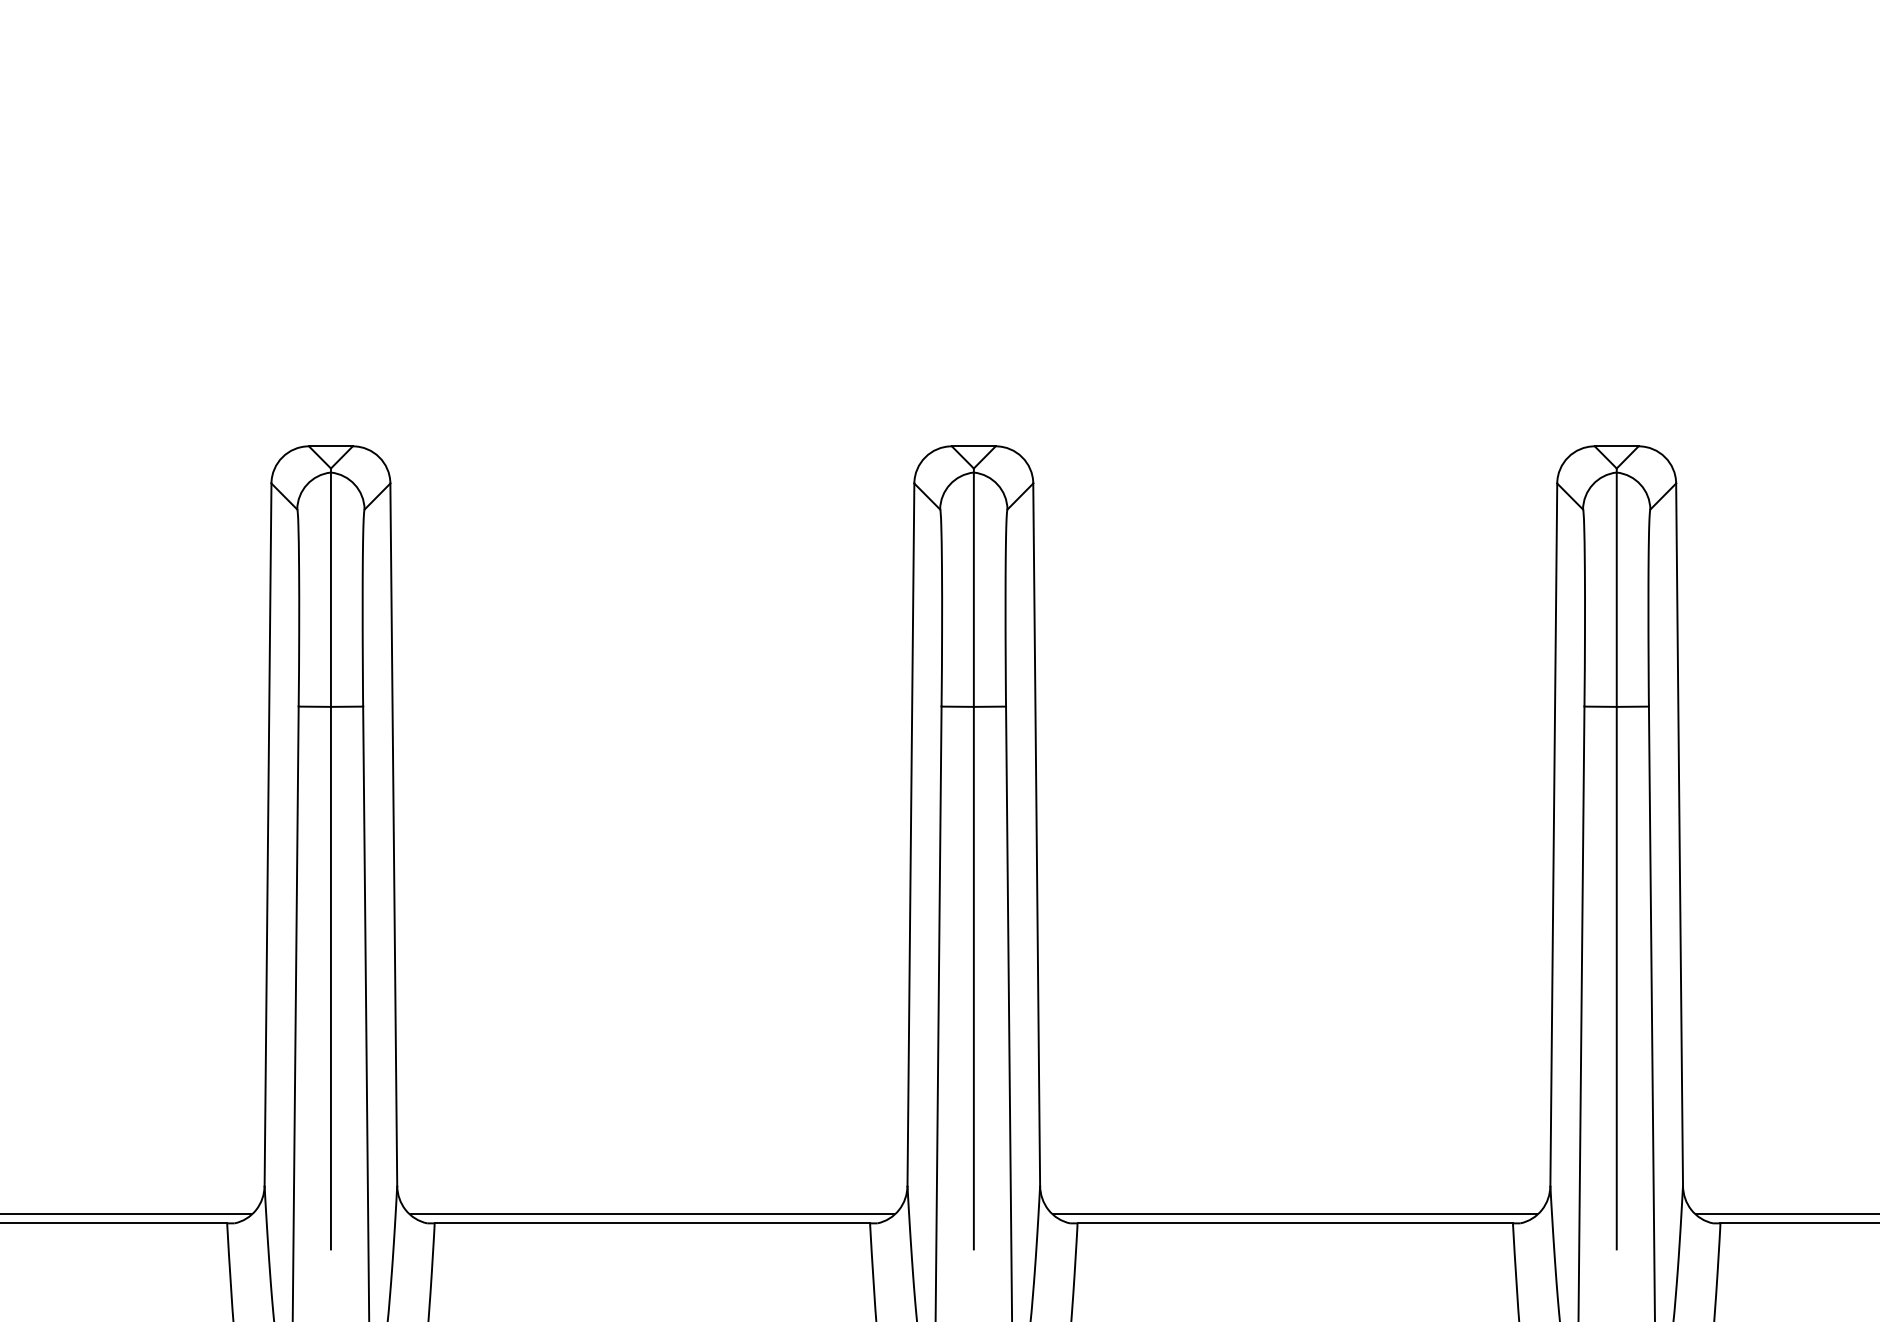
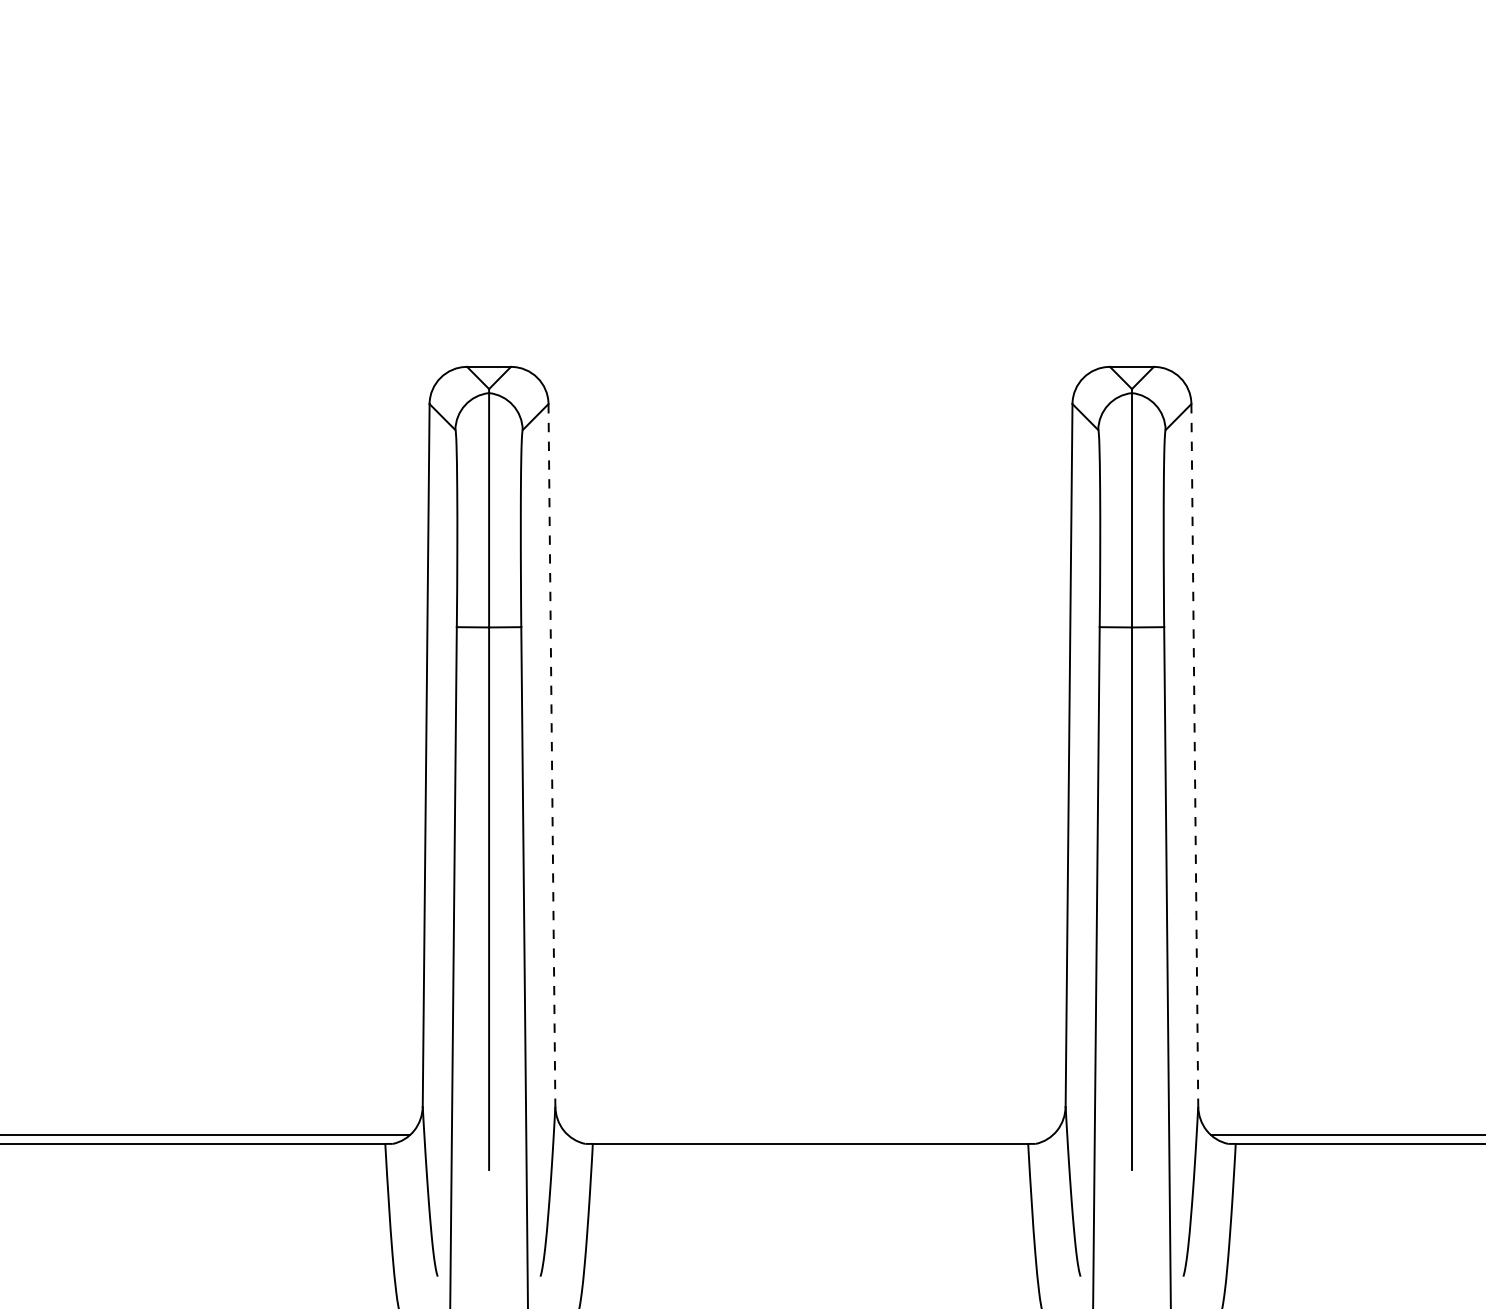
line: (1036, 835) -> (551, 756), solid -> dashed
line: (1679, 835) -> (1194, 756), solid -> dashed
line: (1295, 1214) -> (810, 1135), removed

